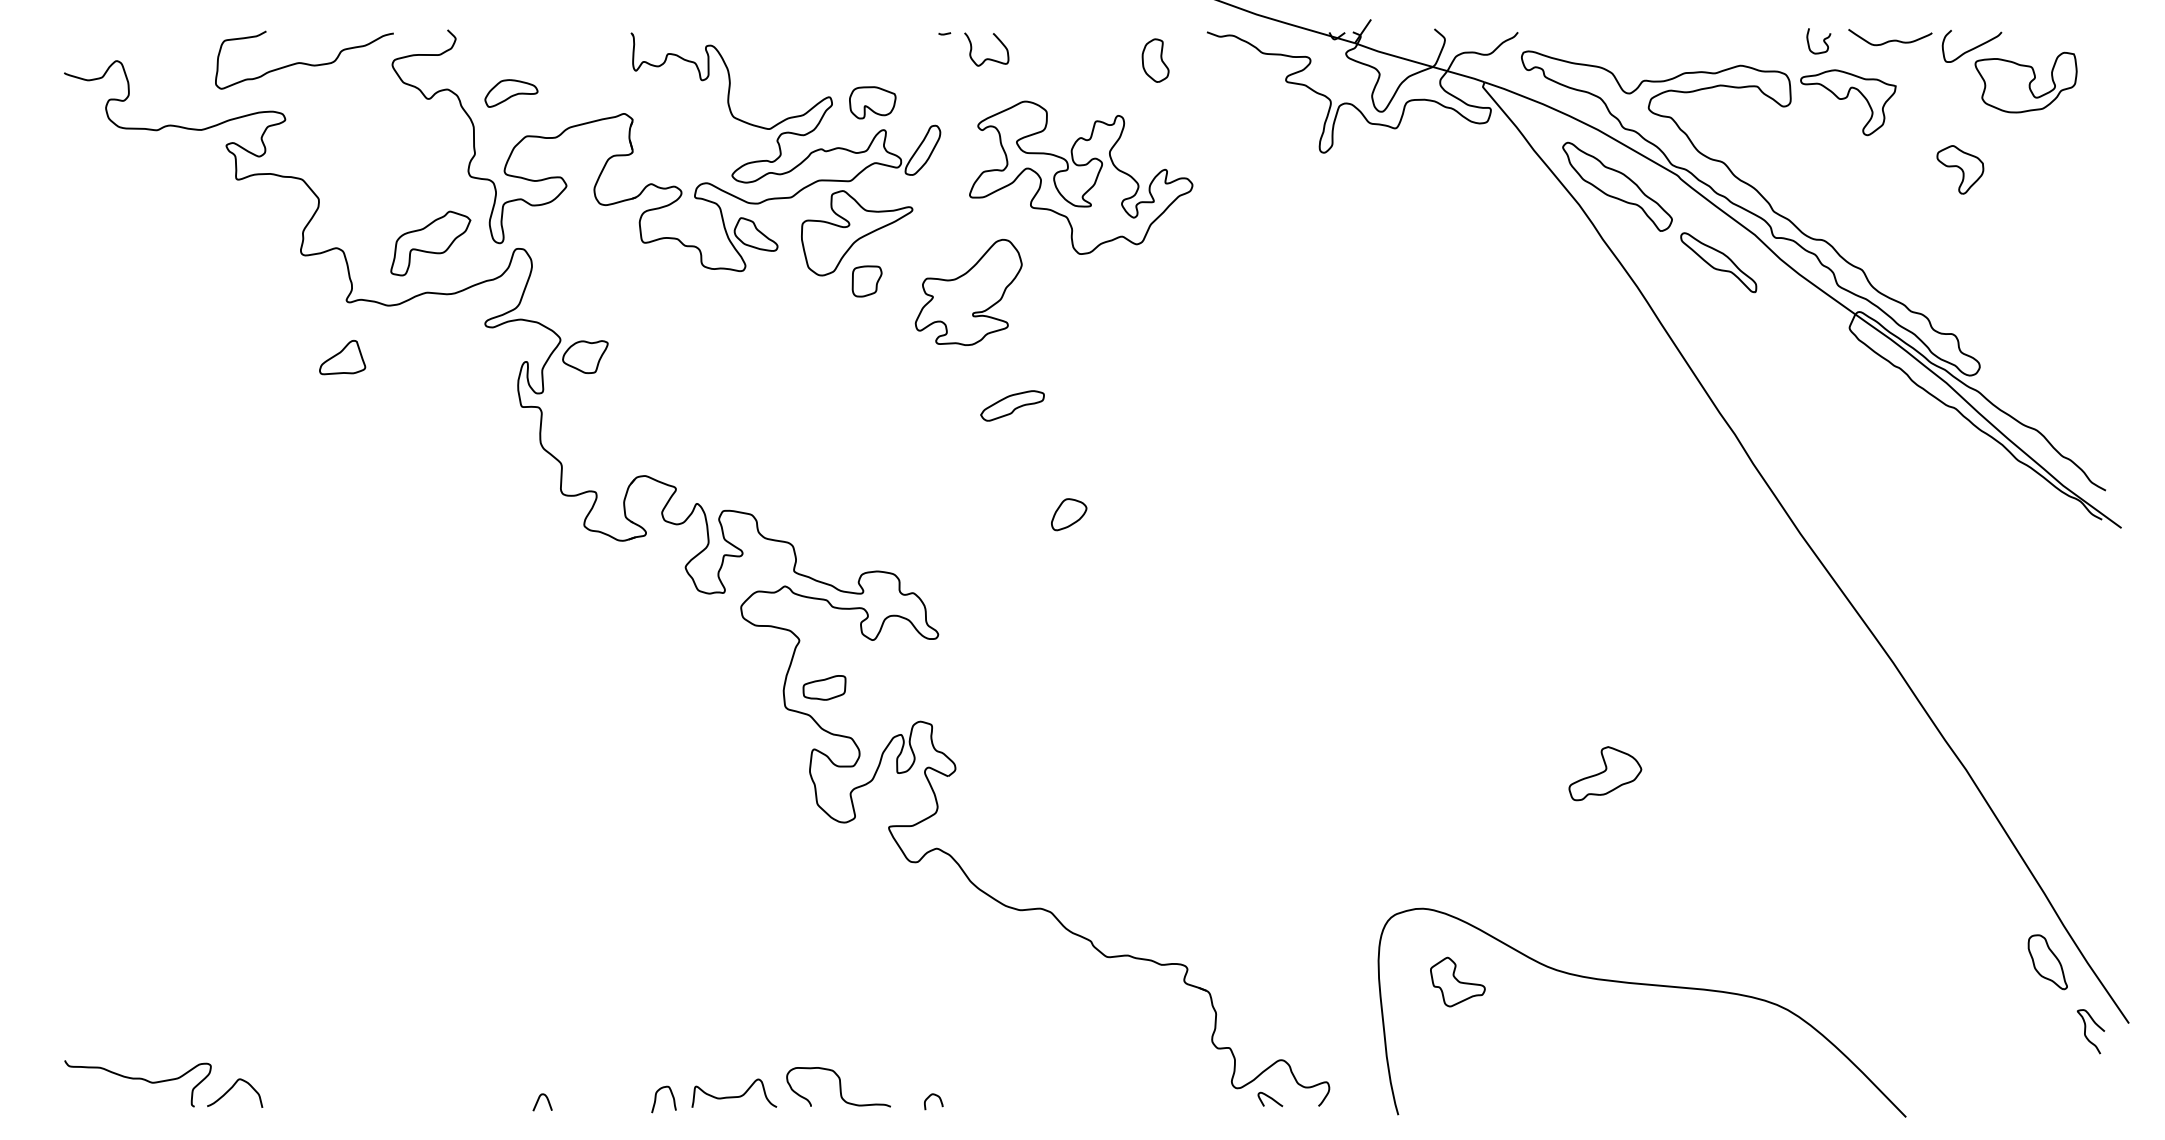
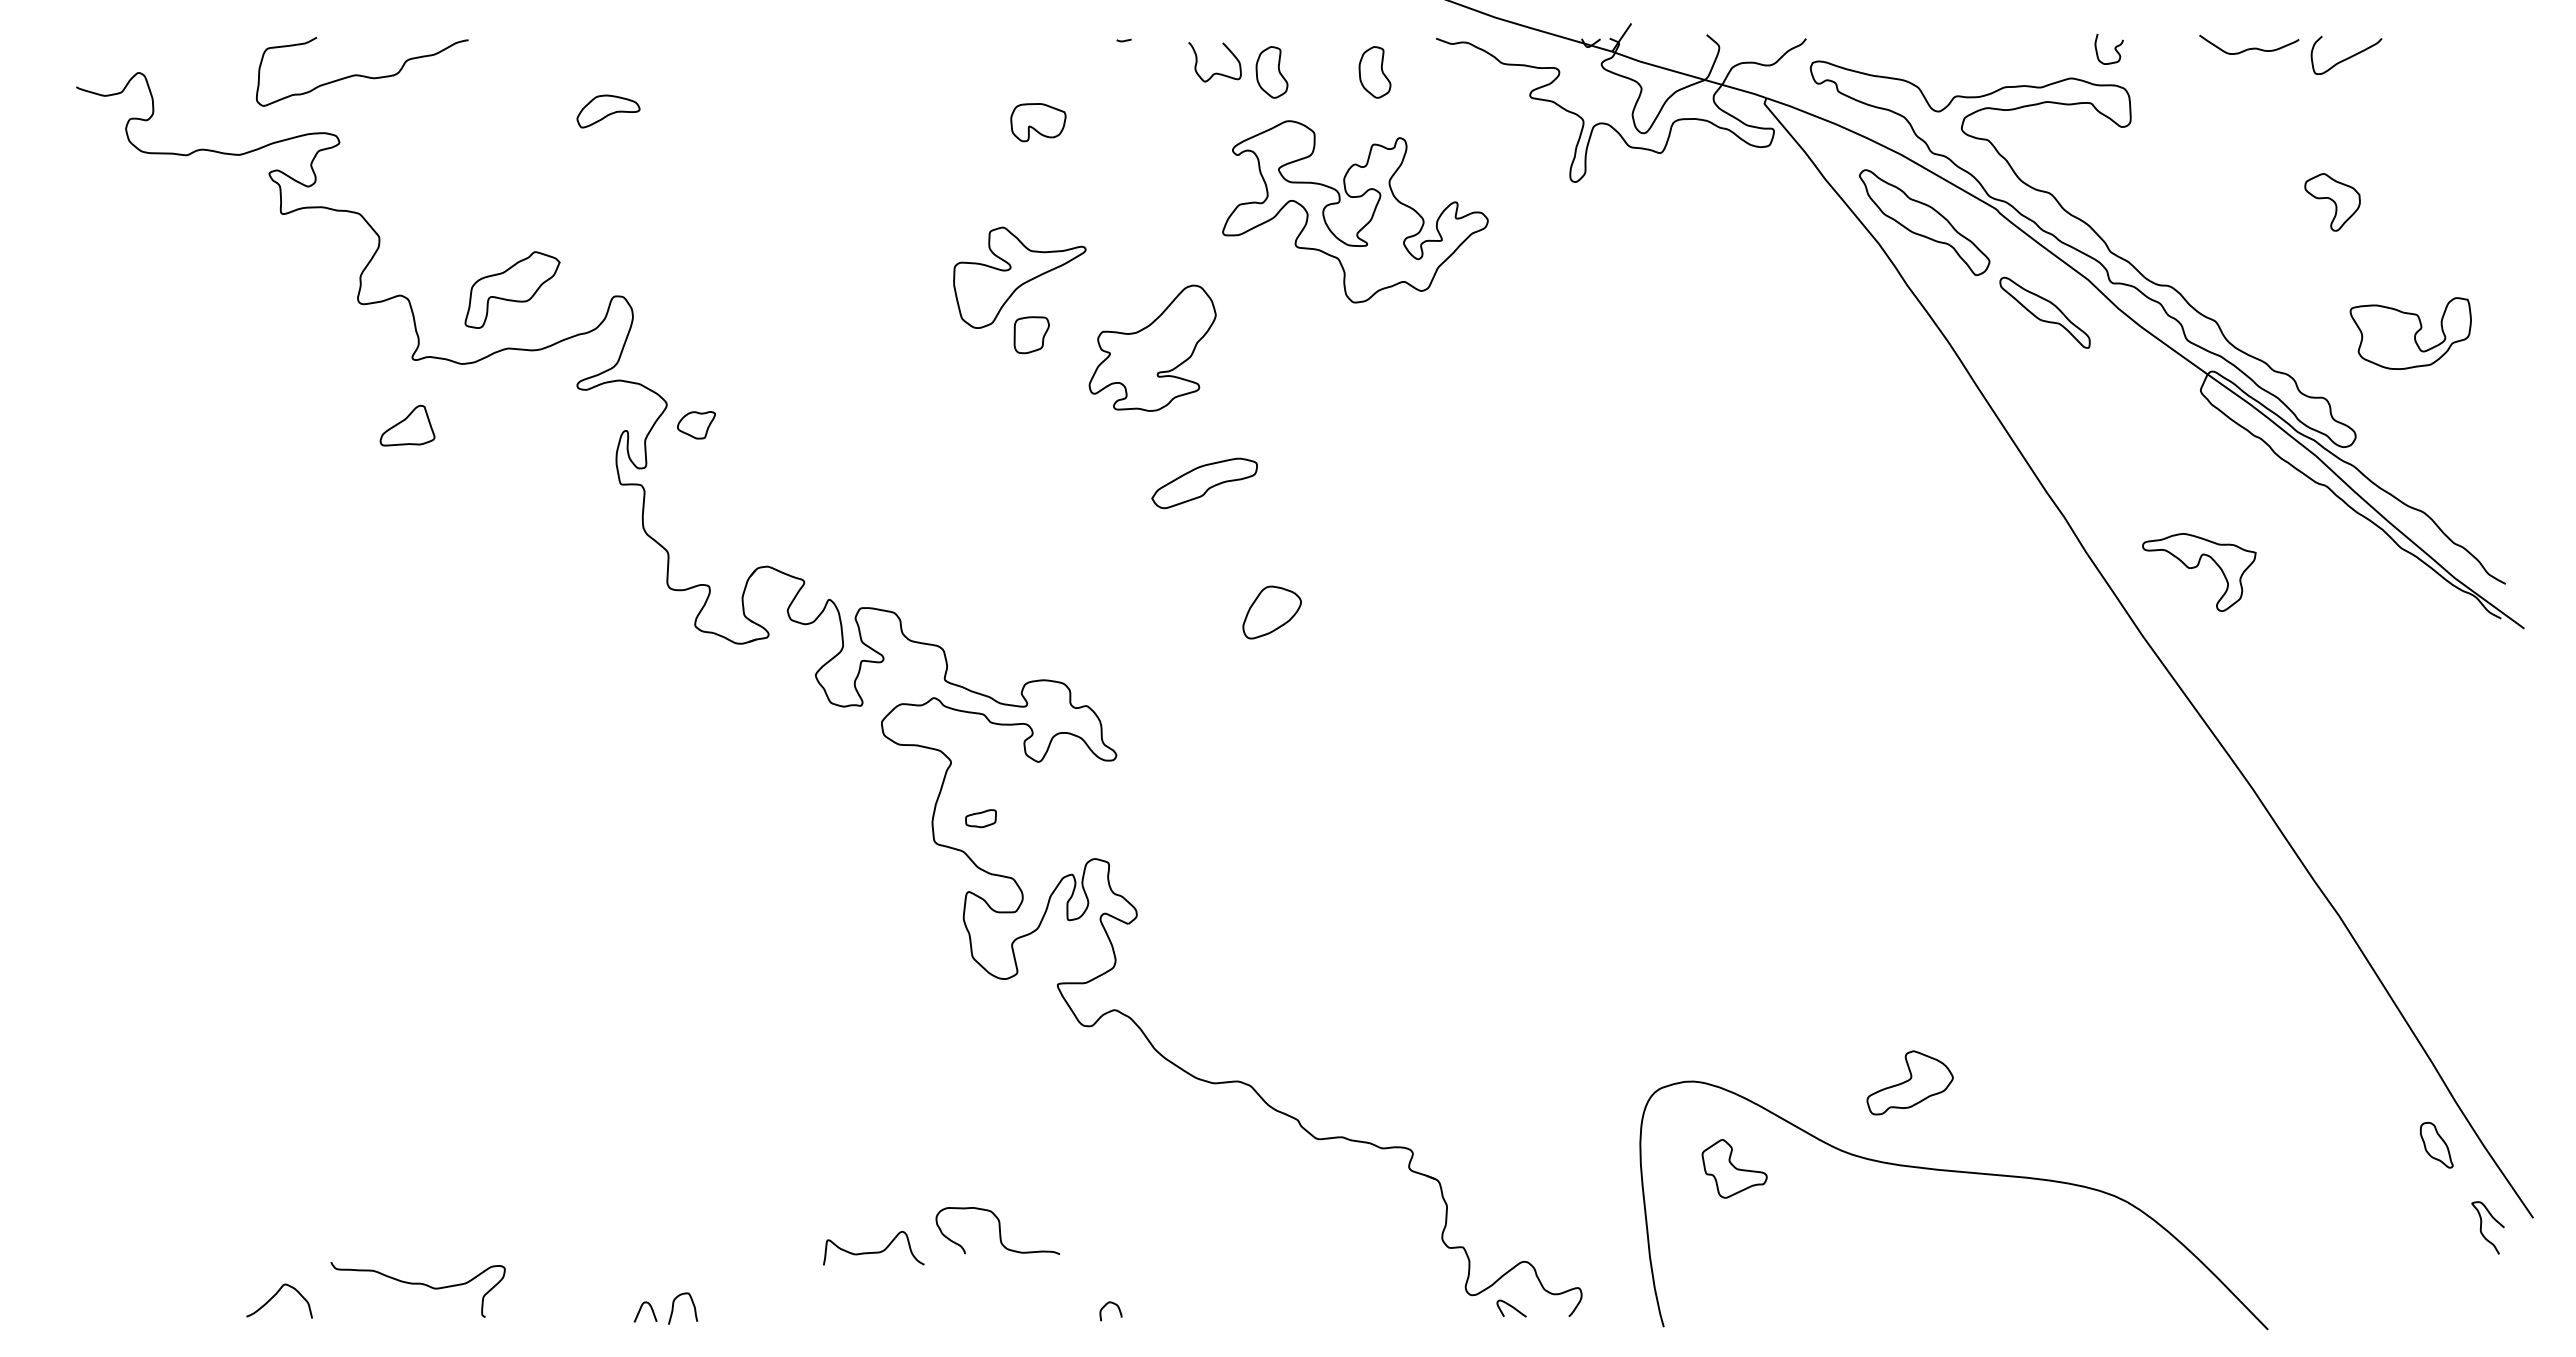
curve: (1823, 41) -> (2114, 49), moved
curve: (987, 58) -> (1215, 72), moved
part: (1068, 60) -> (1271, 72), added
part: (2025, 82) -> (2410, 333), moved
part: (1848, 102) -> (2199, 572), moved
part: (633, 150) -> (753, 179), removed
part: (1081, 165) -> (1355, 197), moved
part: (585, 357) -> (696, 425), size x0.7
part: (1012, 405) -> (1204, 482), size x1.4
part: (1068, 514) -> (1271, 612), size x1.4
part: (824, 687) -> (980, 818), size x0.6
part: (1604, 773) -> (1909, 1082), moved
part: (2047, 962) -> (2436, 1145), size x0.7
curve: (137, 1079) -> (417, 1284), moved
curve: (840, 1086) -> (999, 1230), moved
curve: (671, 1096) -> (692, 1304), moved
curve: (734, 1096) -> (873, 1251), moved

